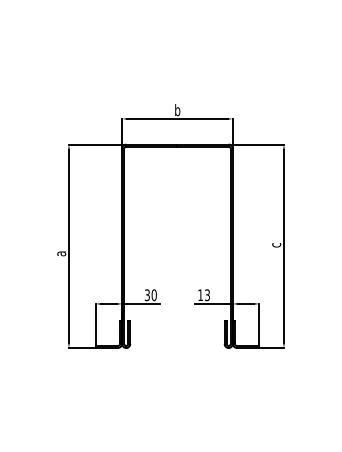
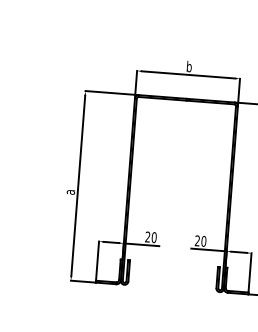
text: (146, 295) -> (147, 237), 30 -> 20
text: (204, 295) -> (201, 241), 13 -> 20

